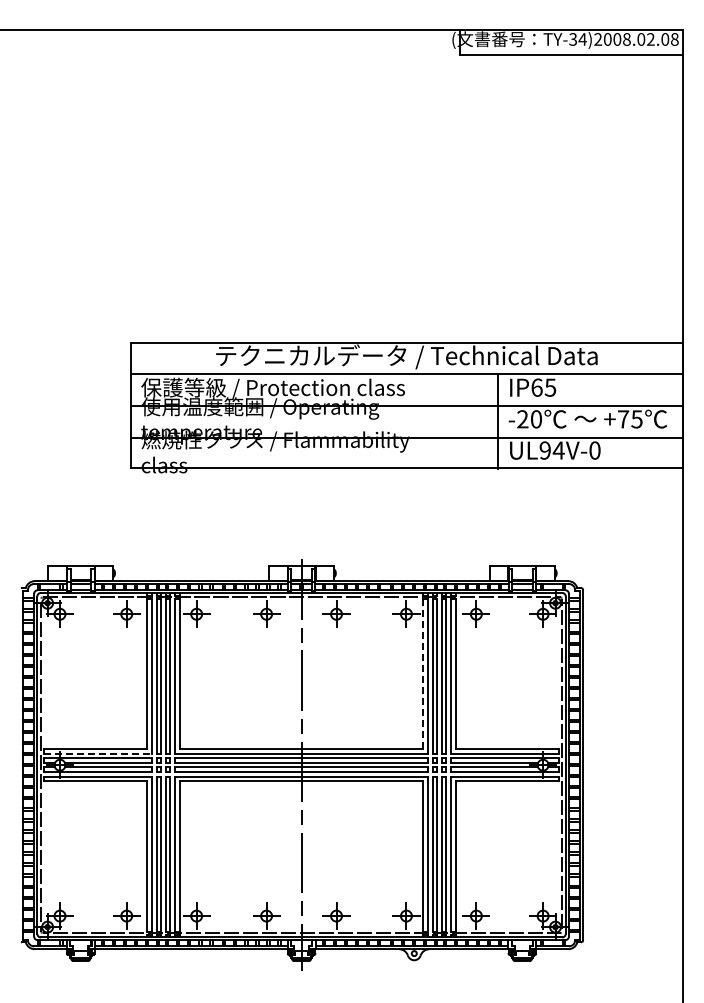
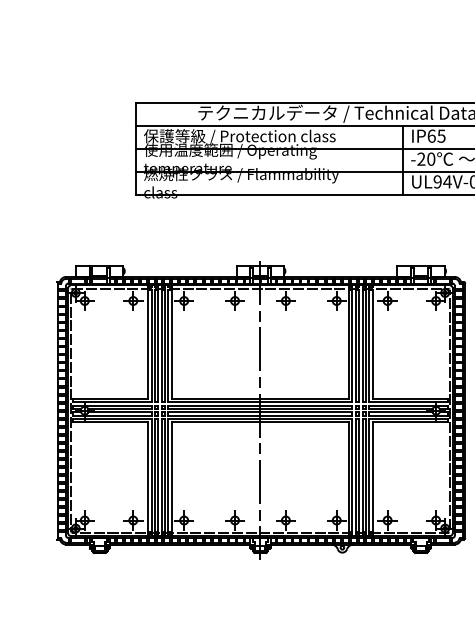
line: (423, 674) -> (349, 344), dashed -> solid
line: (98, 753) -> (112, 402), dashed -> solid

